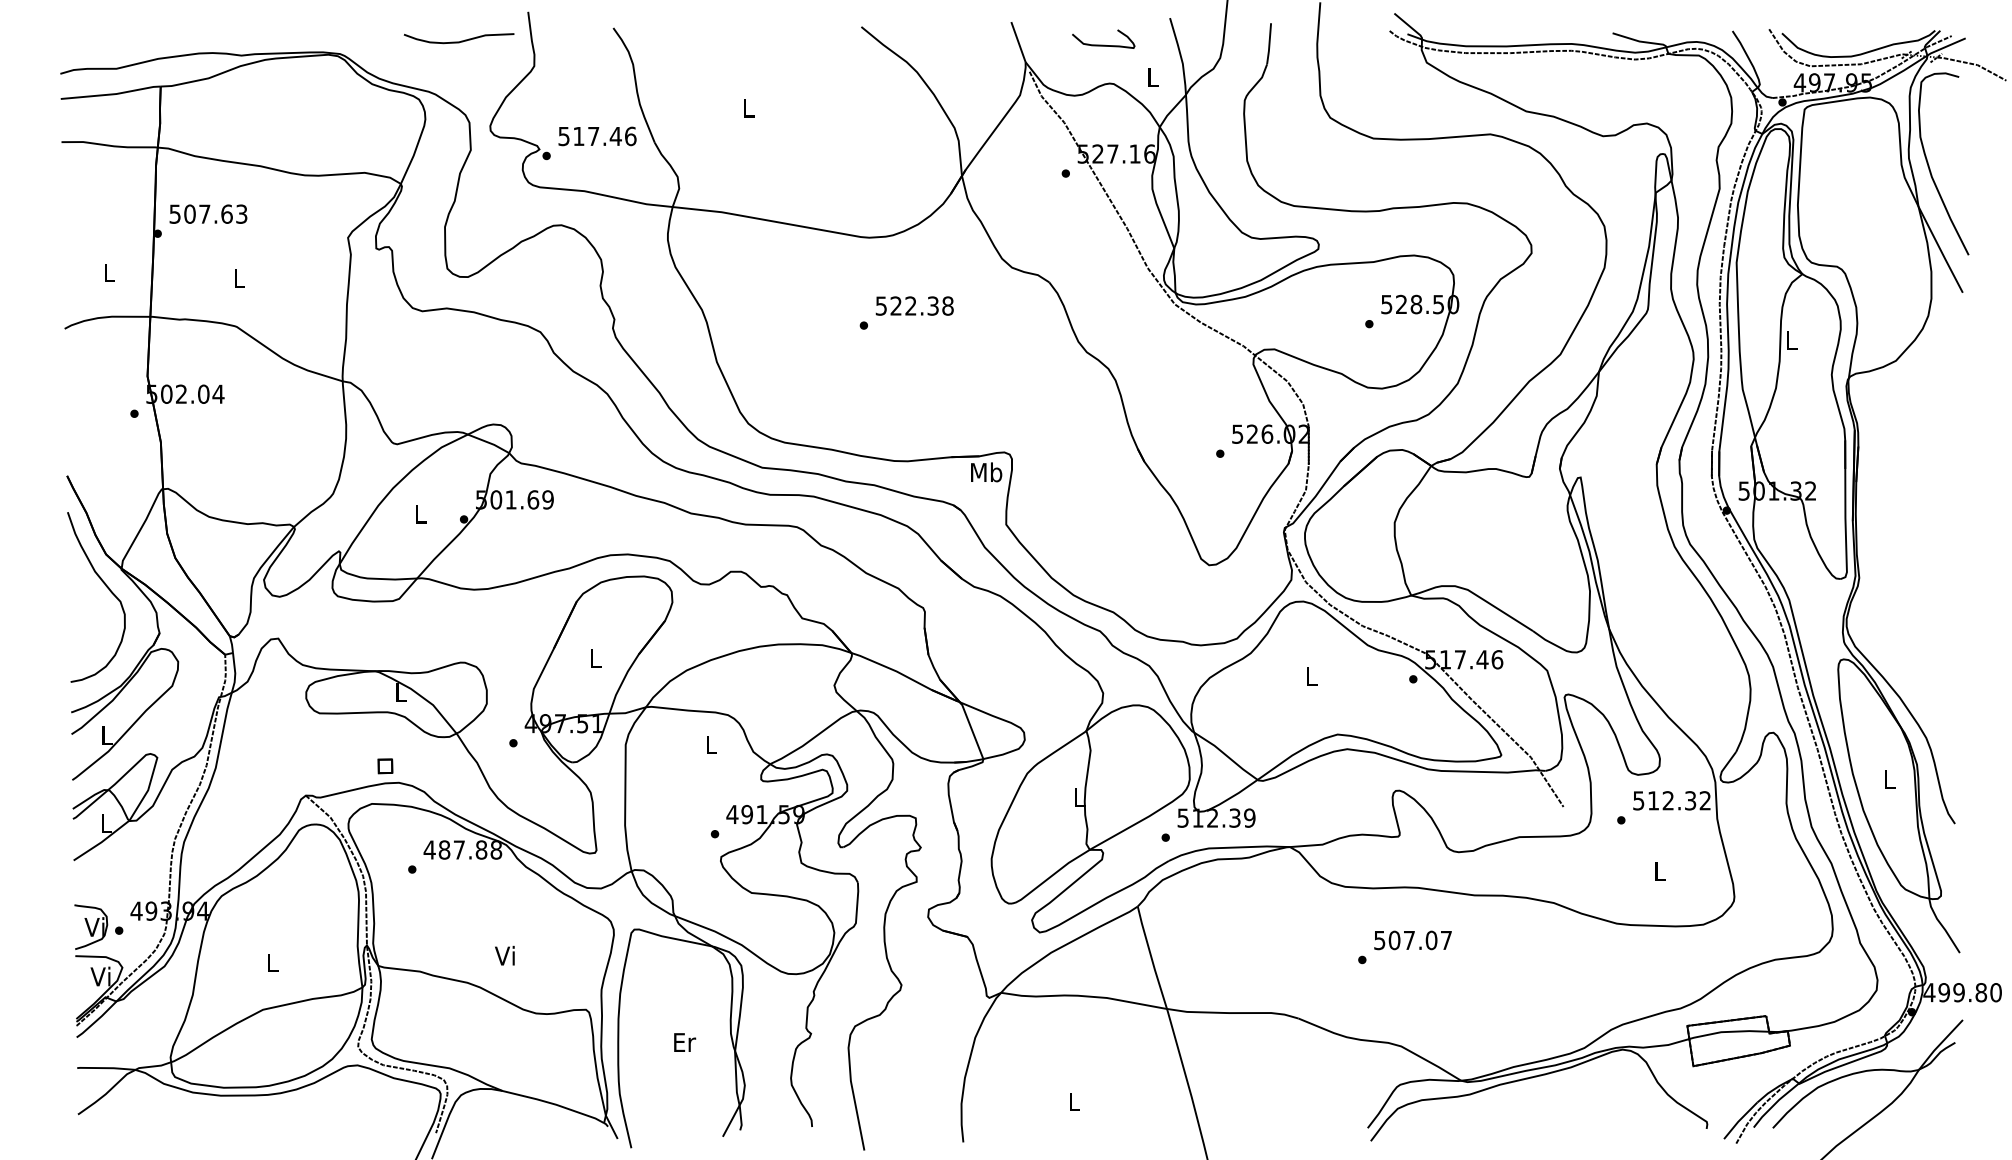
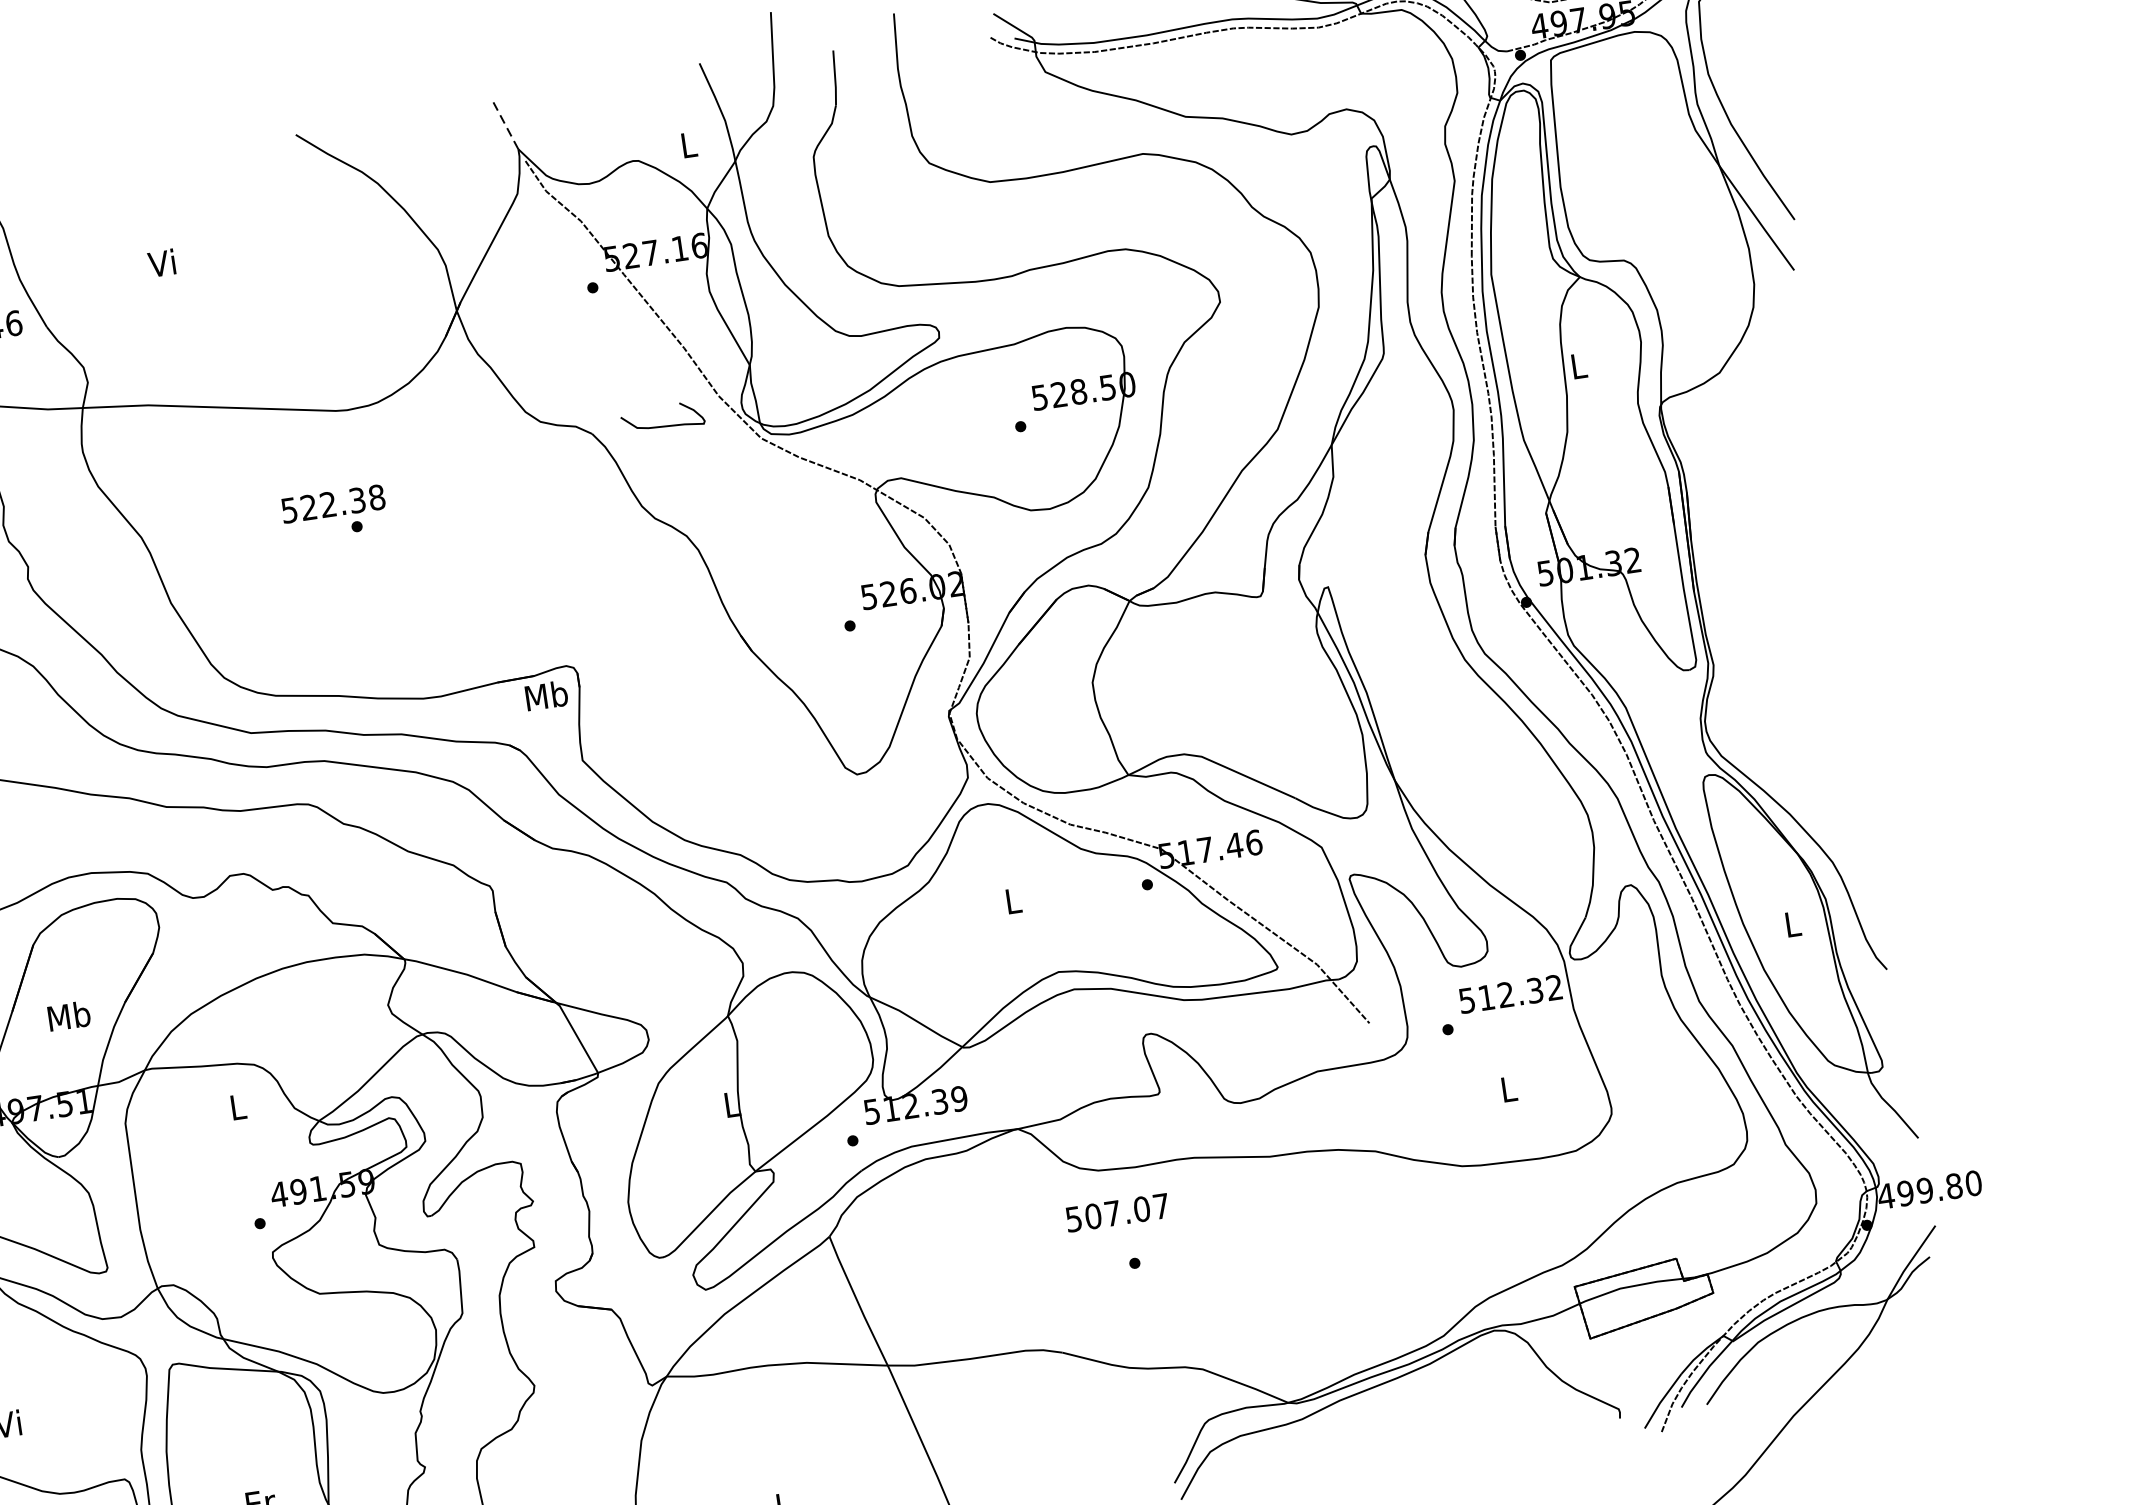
line: (1018, 41) -> (505, 123), solid -> dashed
curve: (1103, 44) -> (663, 424), moved
text: (747, 107) -> (161, 262), L -> Vi
text: (914, 305) -> (332, 503), moved
text: (595, 658) -> (69, 1016), L -> Mb
text: (1412, 940) -> (1116, 1213), moved

